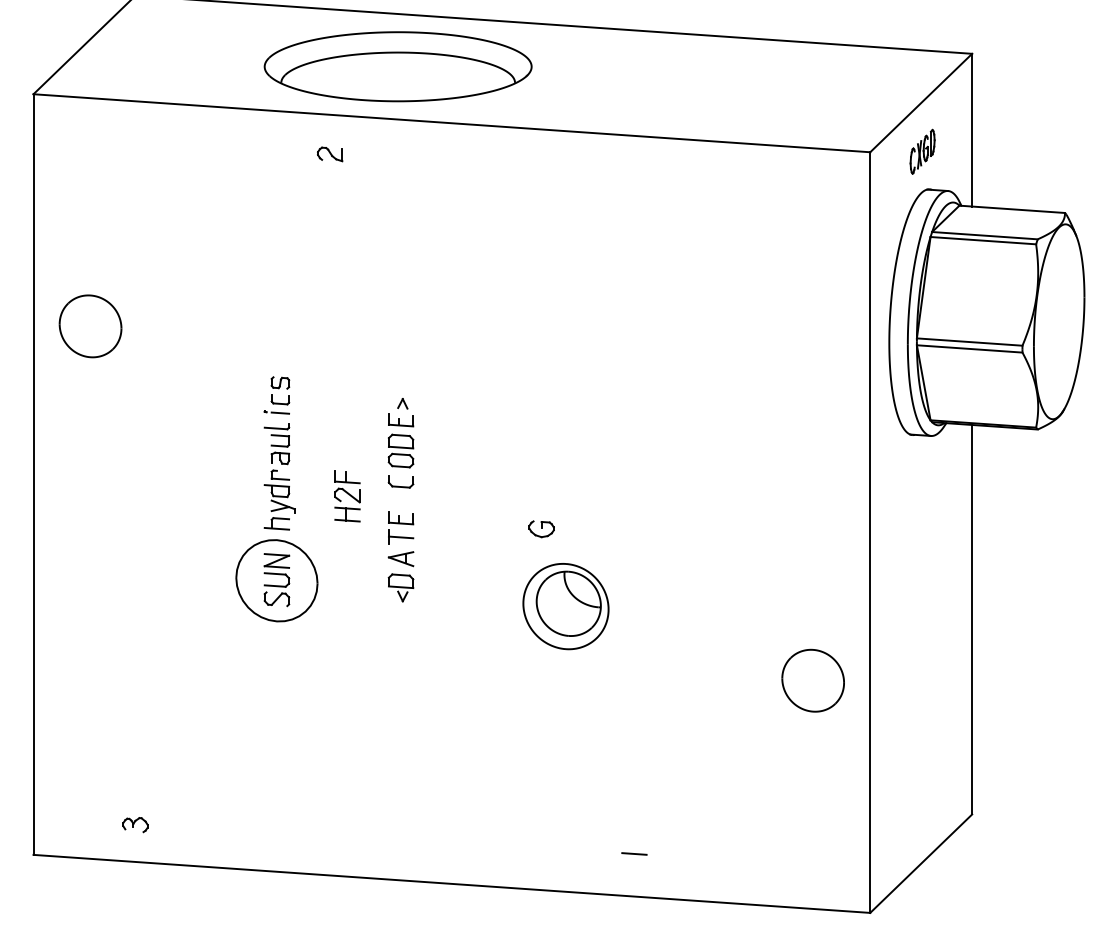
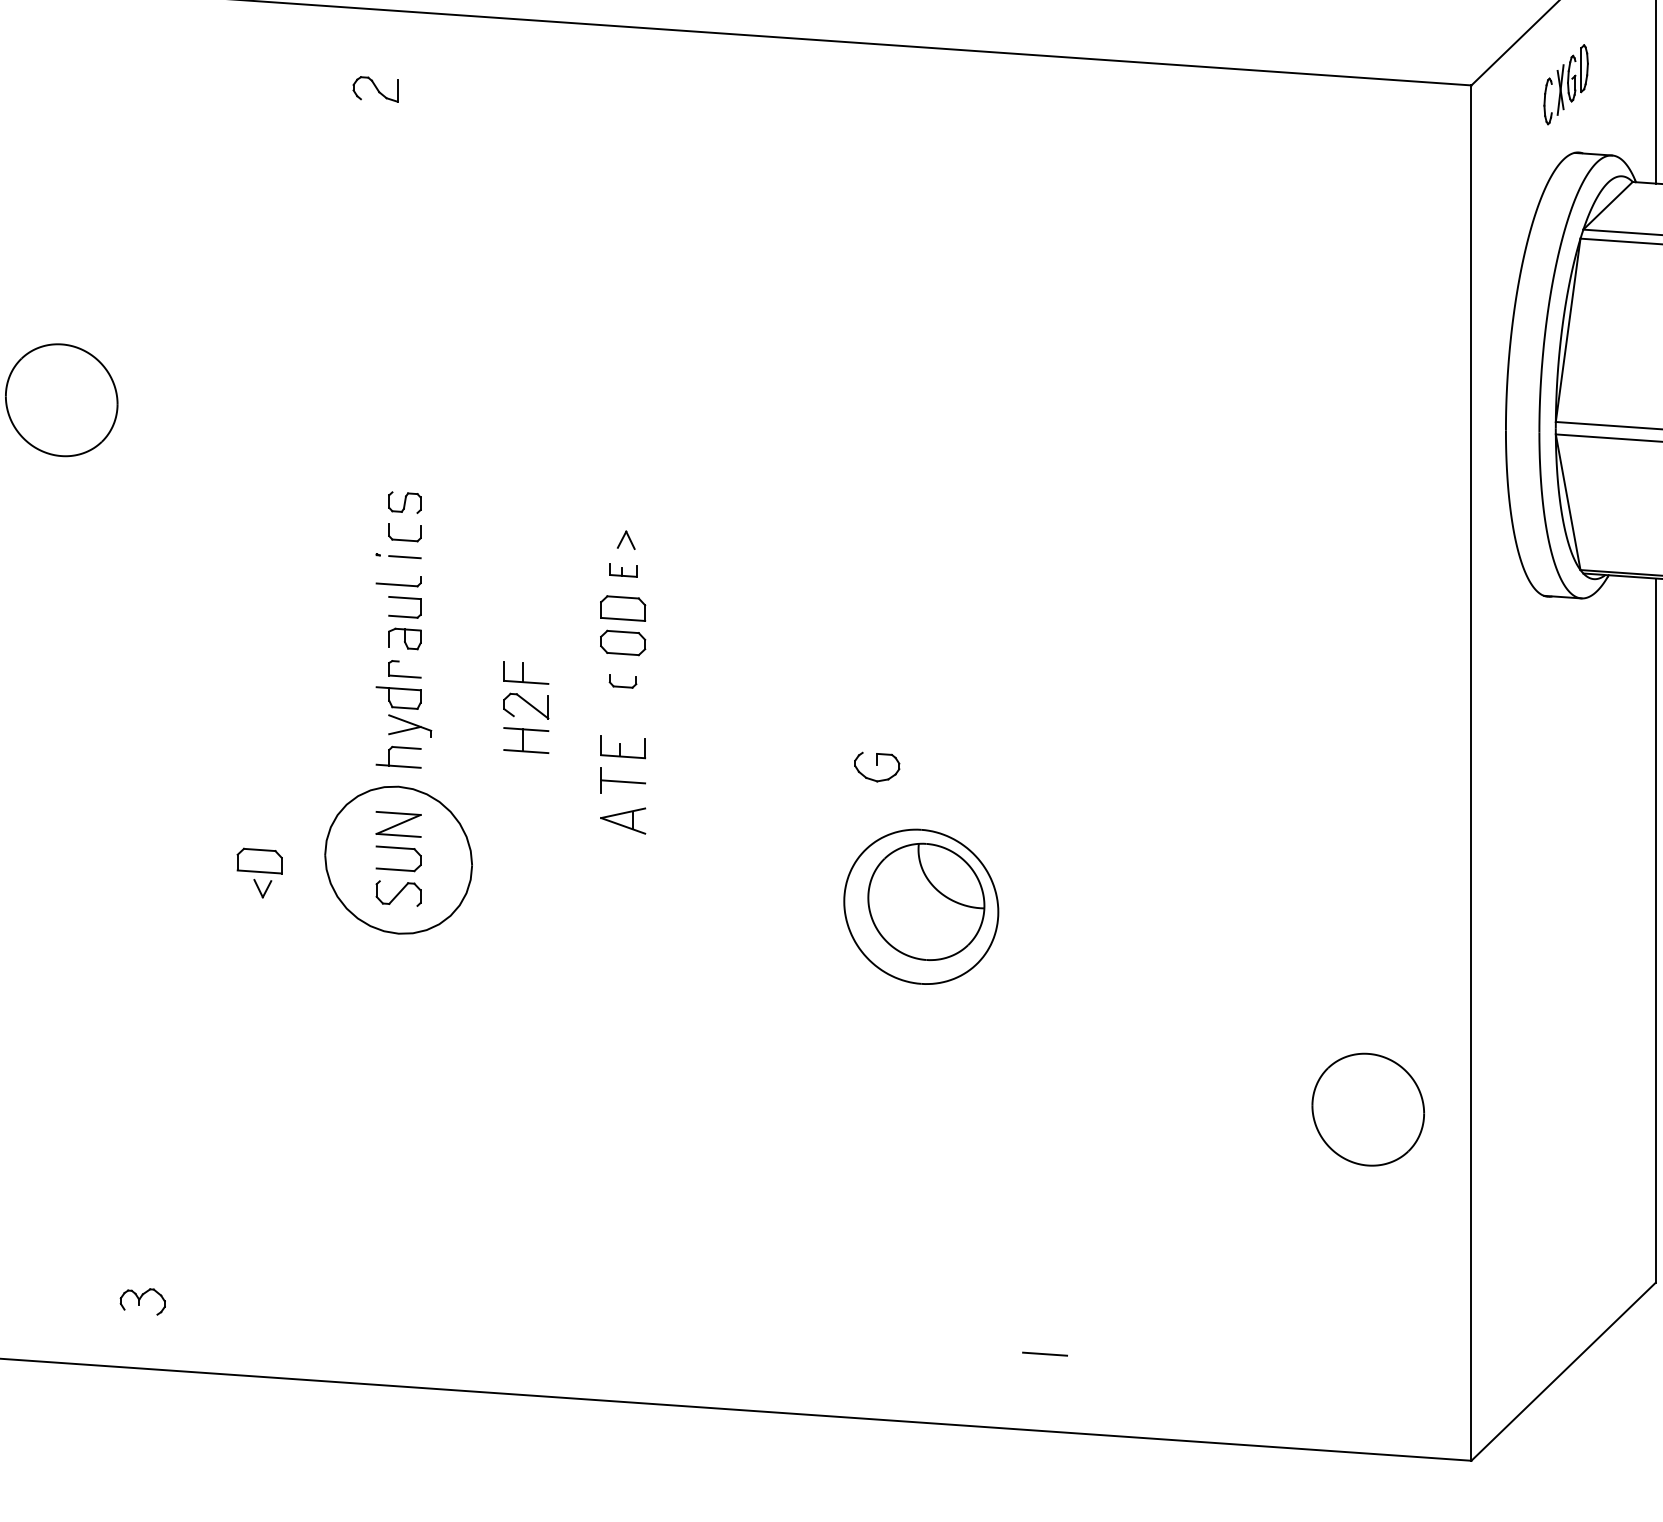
part: (330, 154) -> (376, 89), moved
part: (401, 420) -> (623, 570), size x0.6
part: (400, 481) -> (622, 680), size x0.6
part: (400, 587) -> (258, 872), moved
part: (812, 680) -> (1367, 1109), moved

